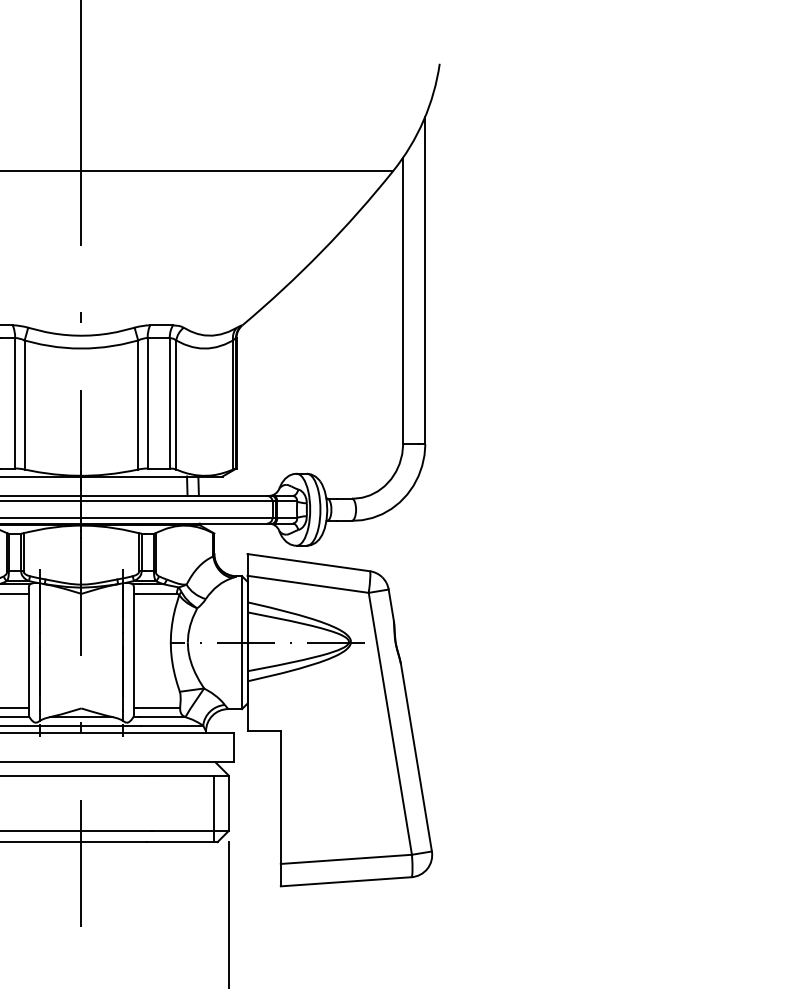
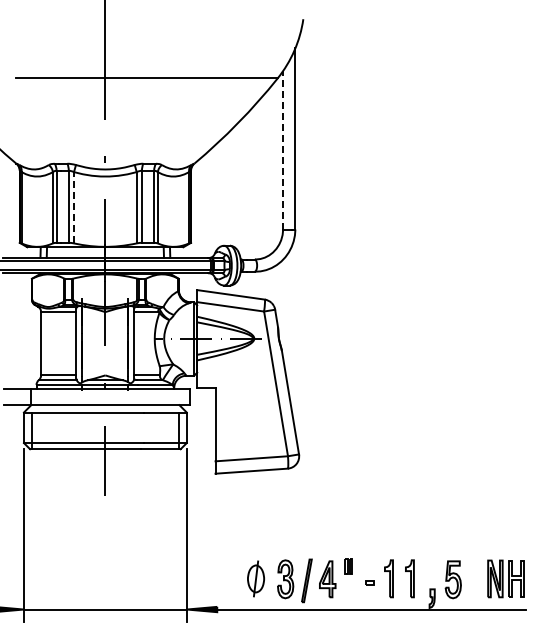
line: (403, 299) -> (283, 149), solid -> dashed
line: (25, 404) -> (74, 207), solid -> dashed

